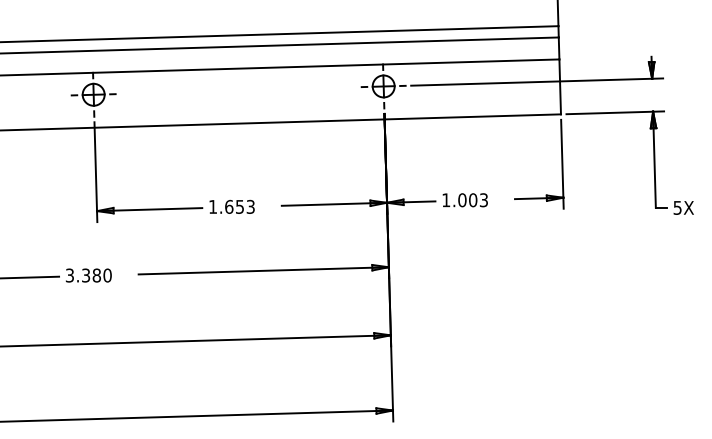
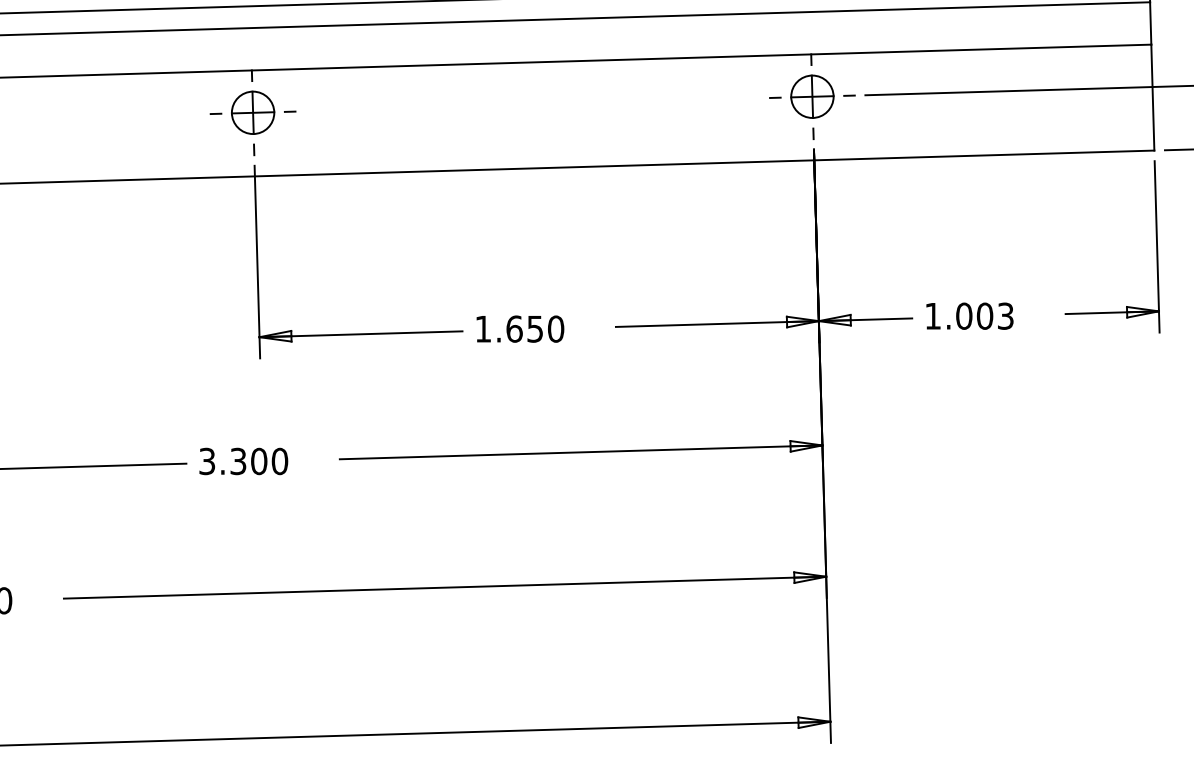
text: (250, 206) -> (555, 328), 1.653 -> 1.650
text: (96, 275) -> (258, 461), 3.380 -> 3.300

